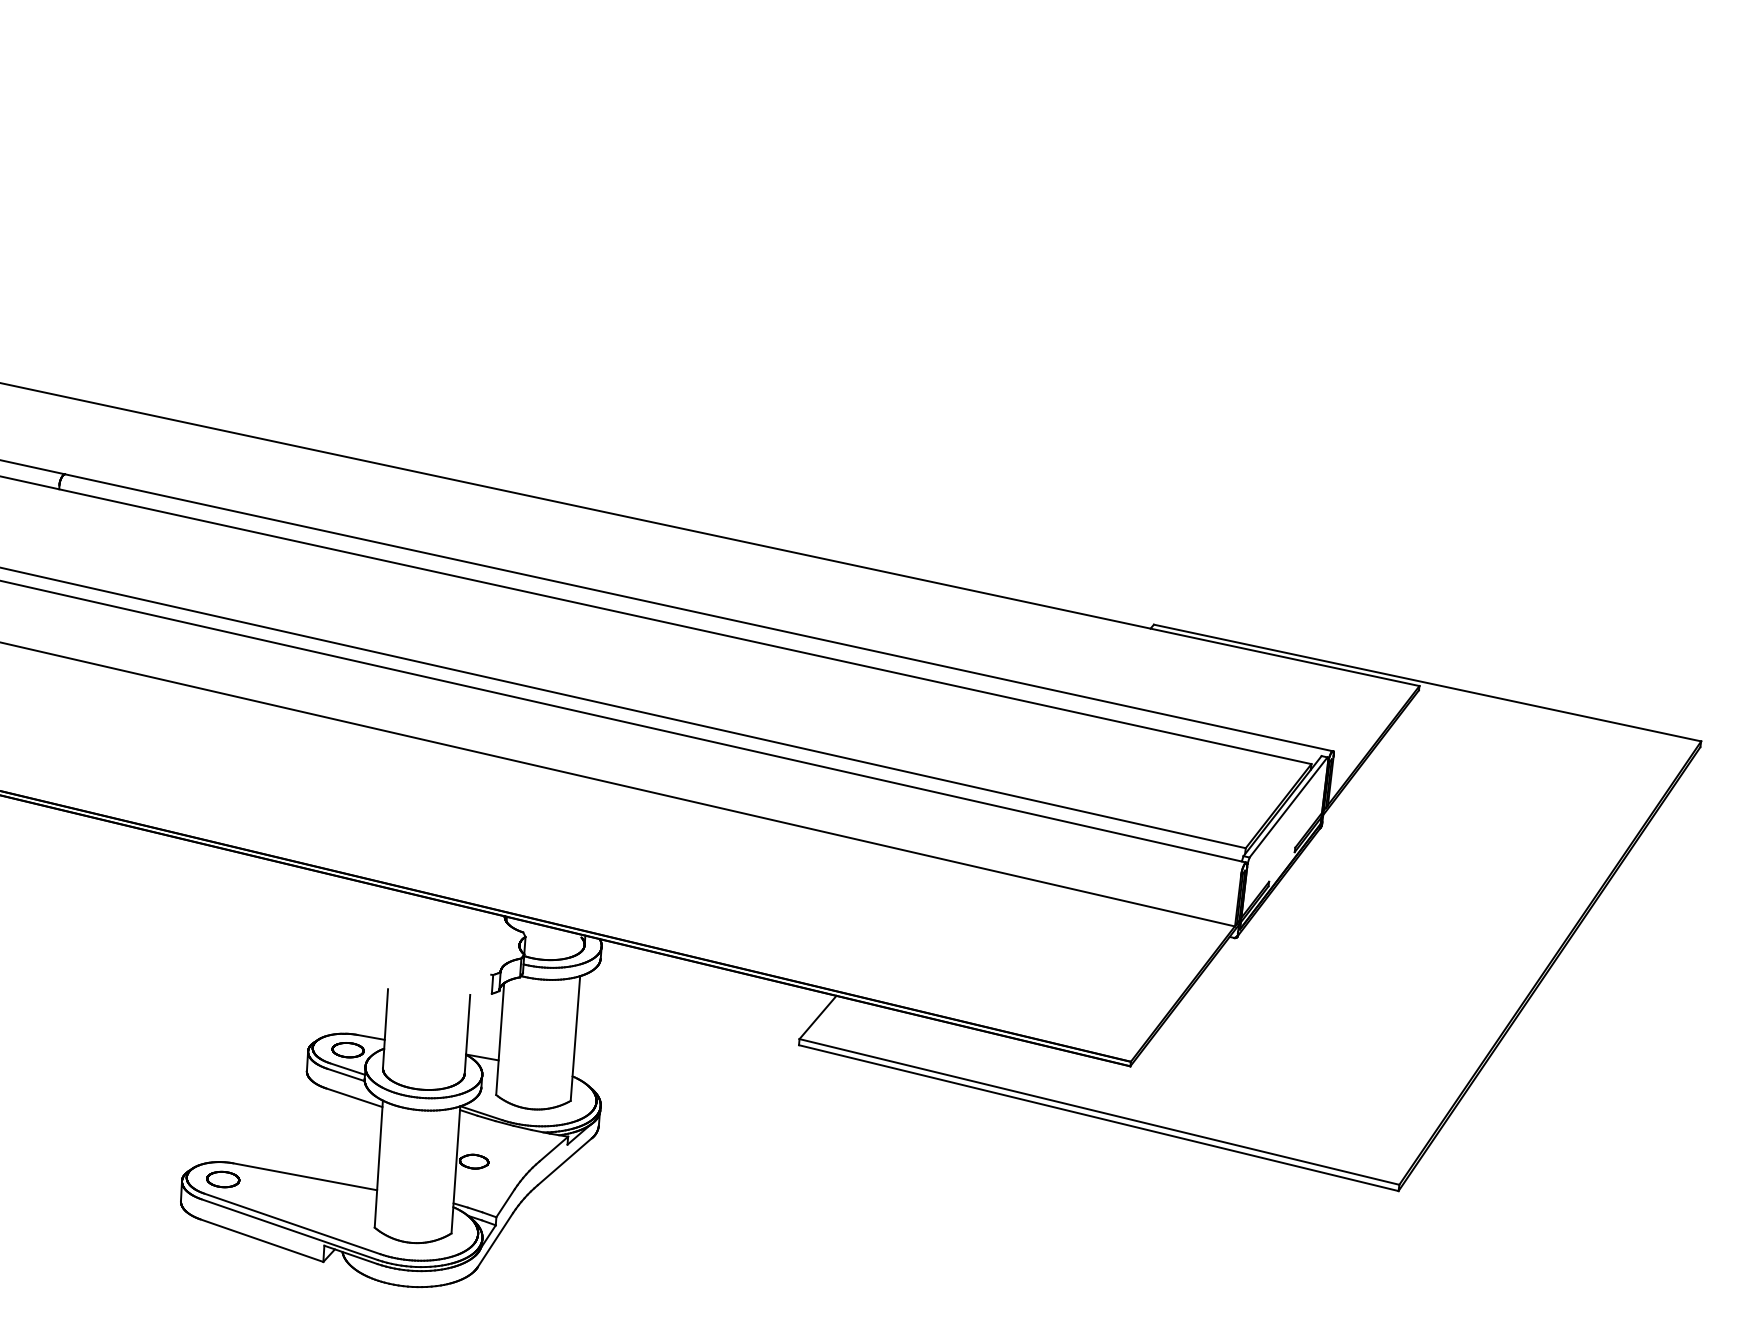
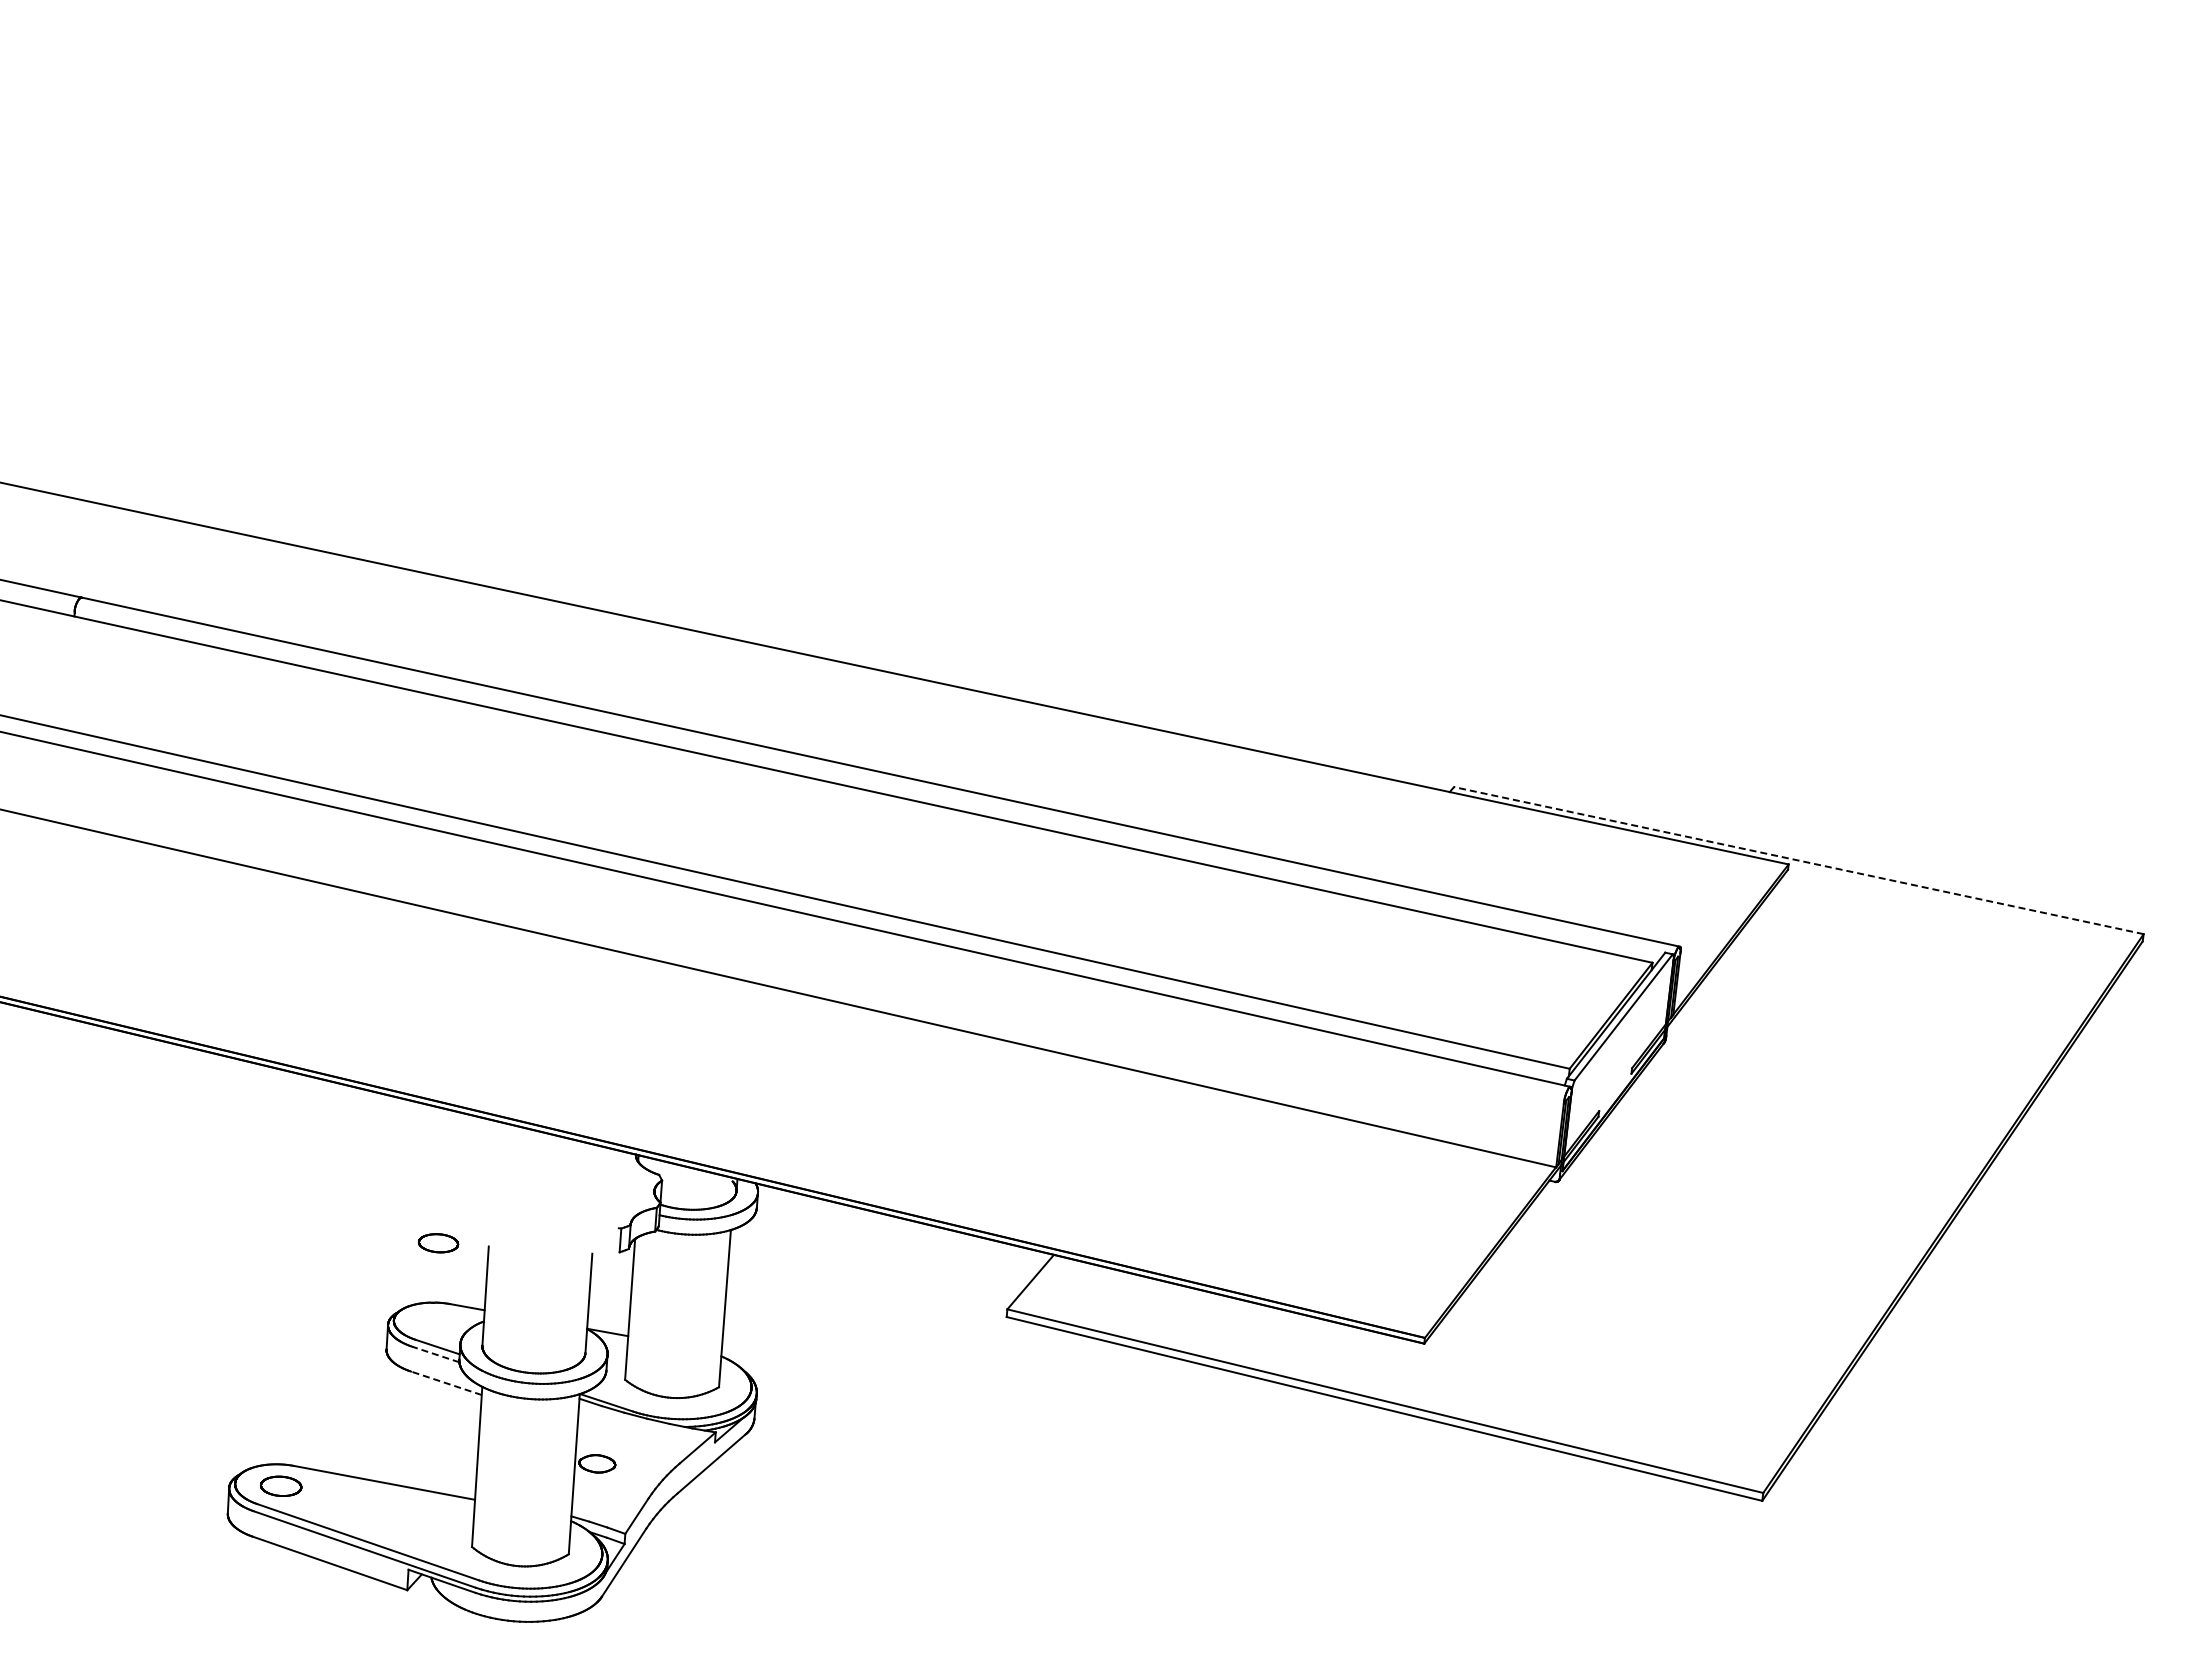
line: (1427, 682) -> (1798, 860), solid -> dashed
part: (348, 1050) -> (438, 1243), moved
line: (346, 1074) -> (436, 1354), solid -> dashed
line: (353, 1097) -> (445, 1383), solid -> dashed

